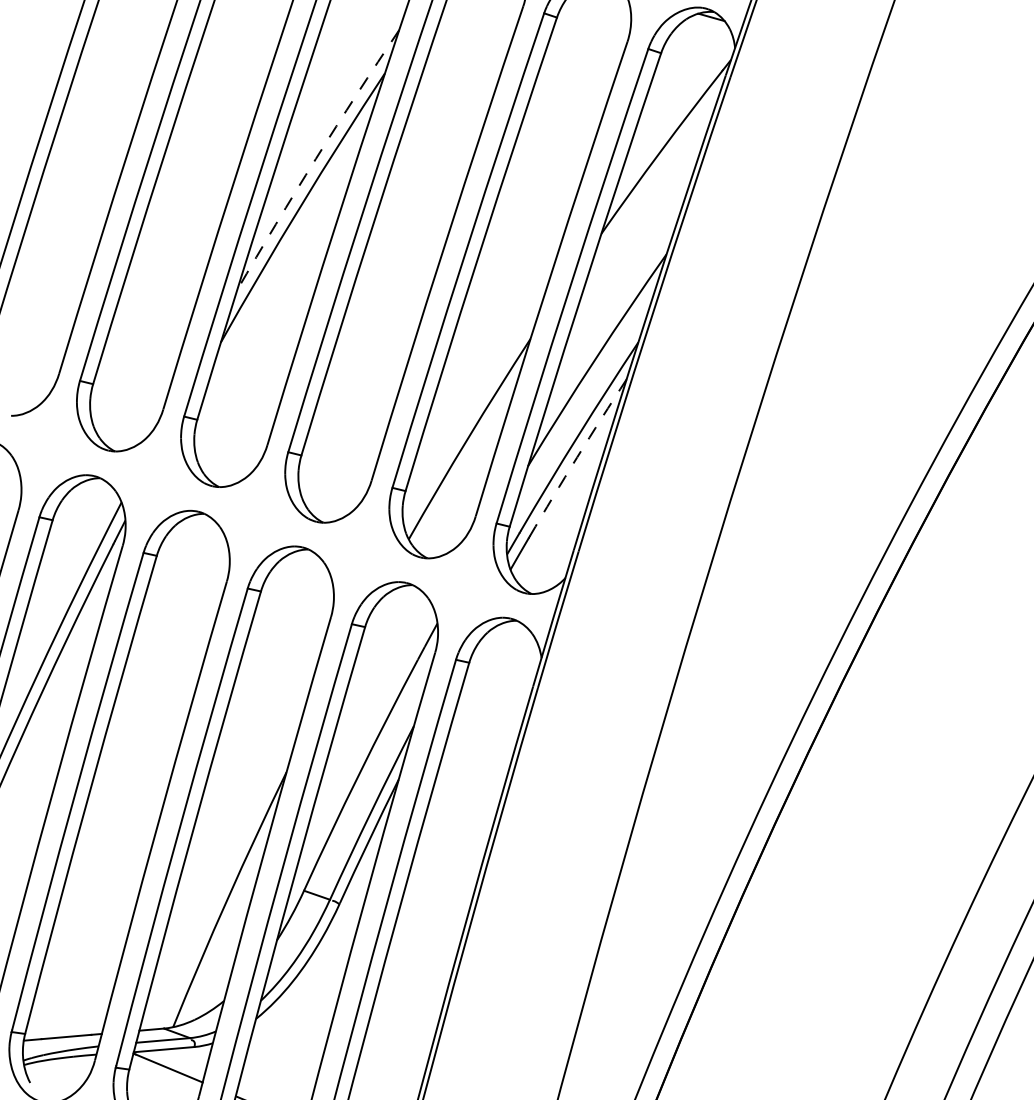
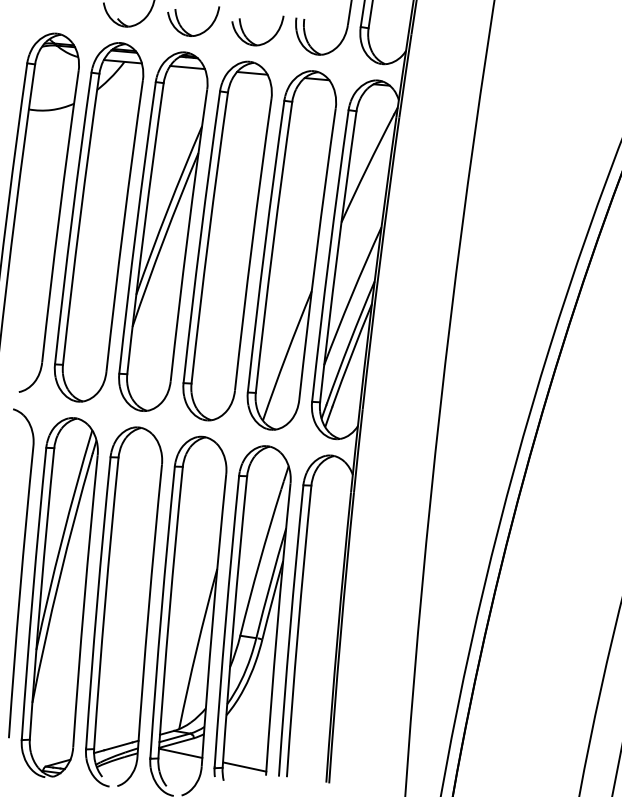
arc: (315, 157) -> (167, 209), dashed -> solid
arc: (576, 456) -> (351, 354), dashed -> solid

